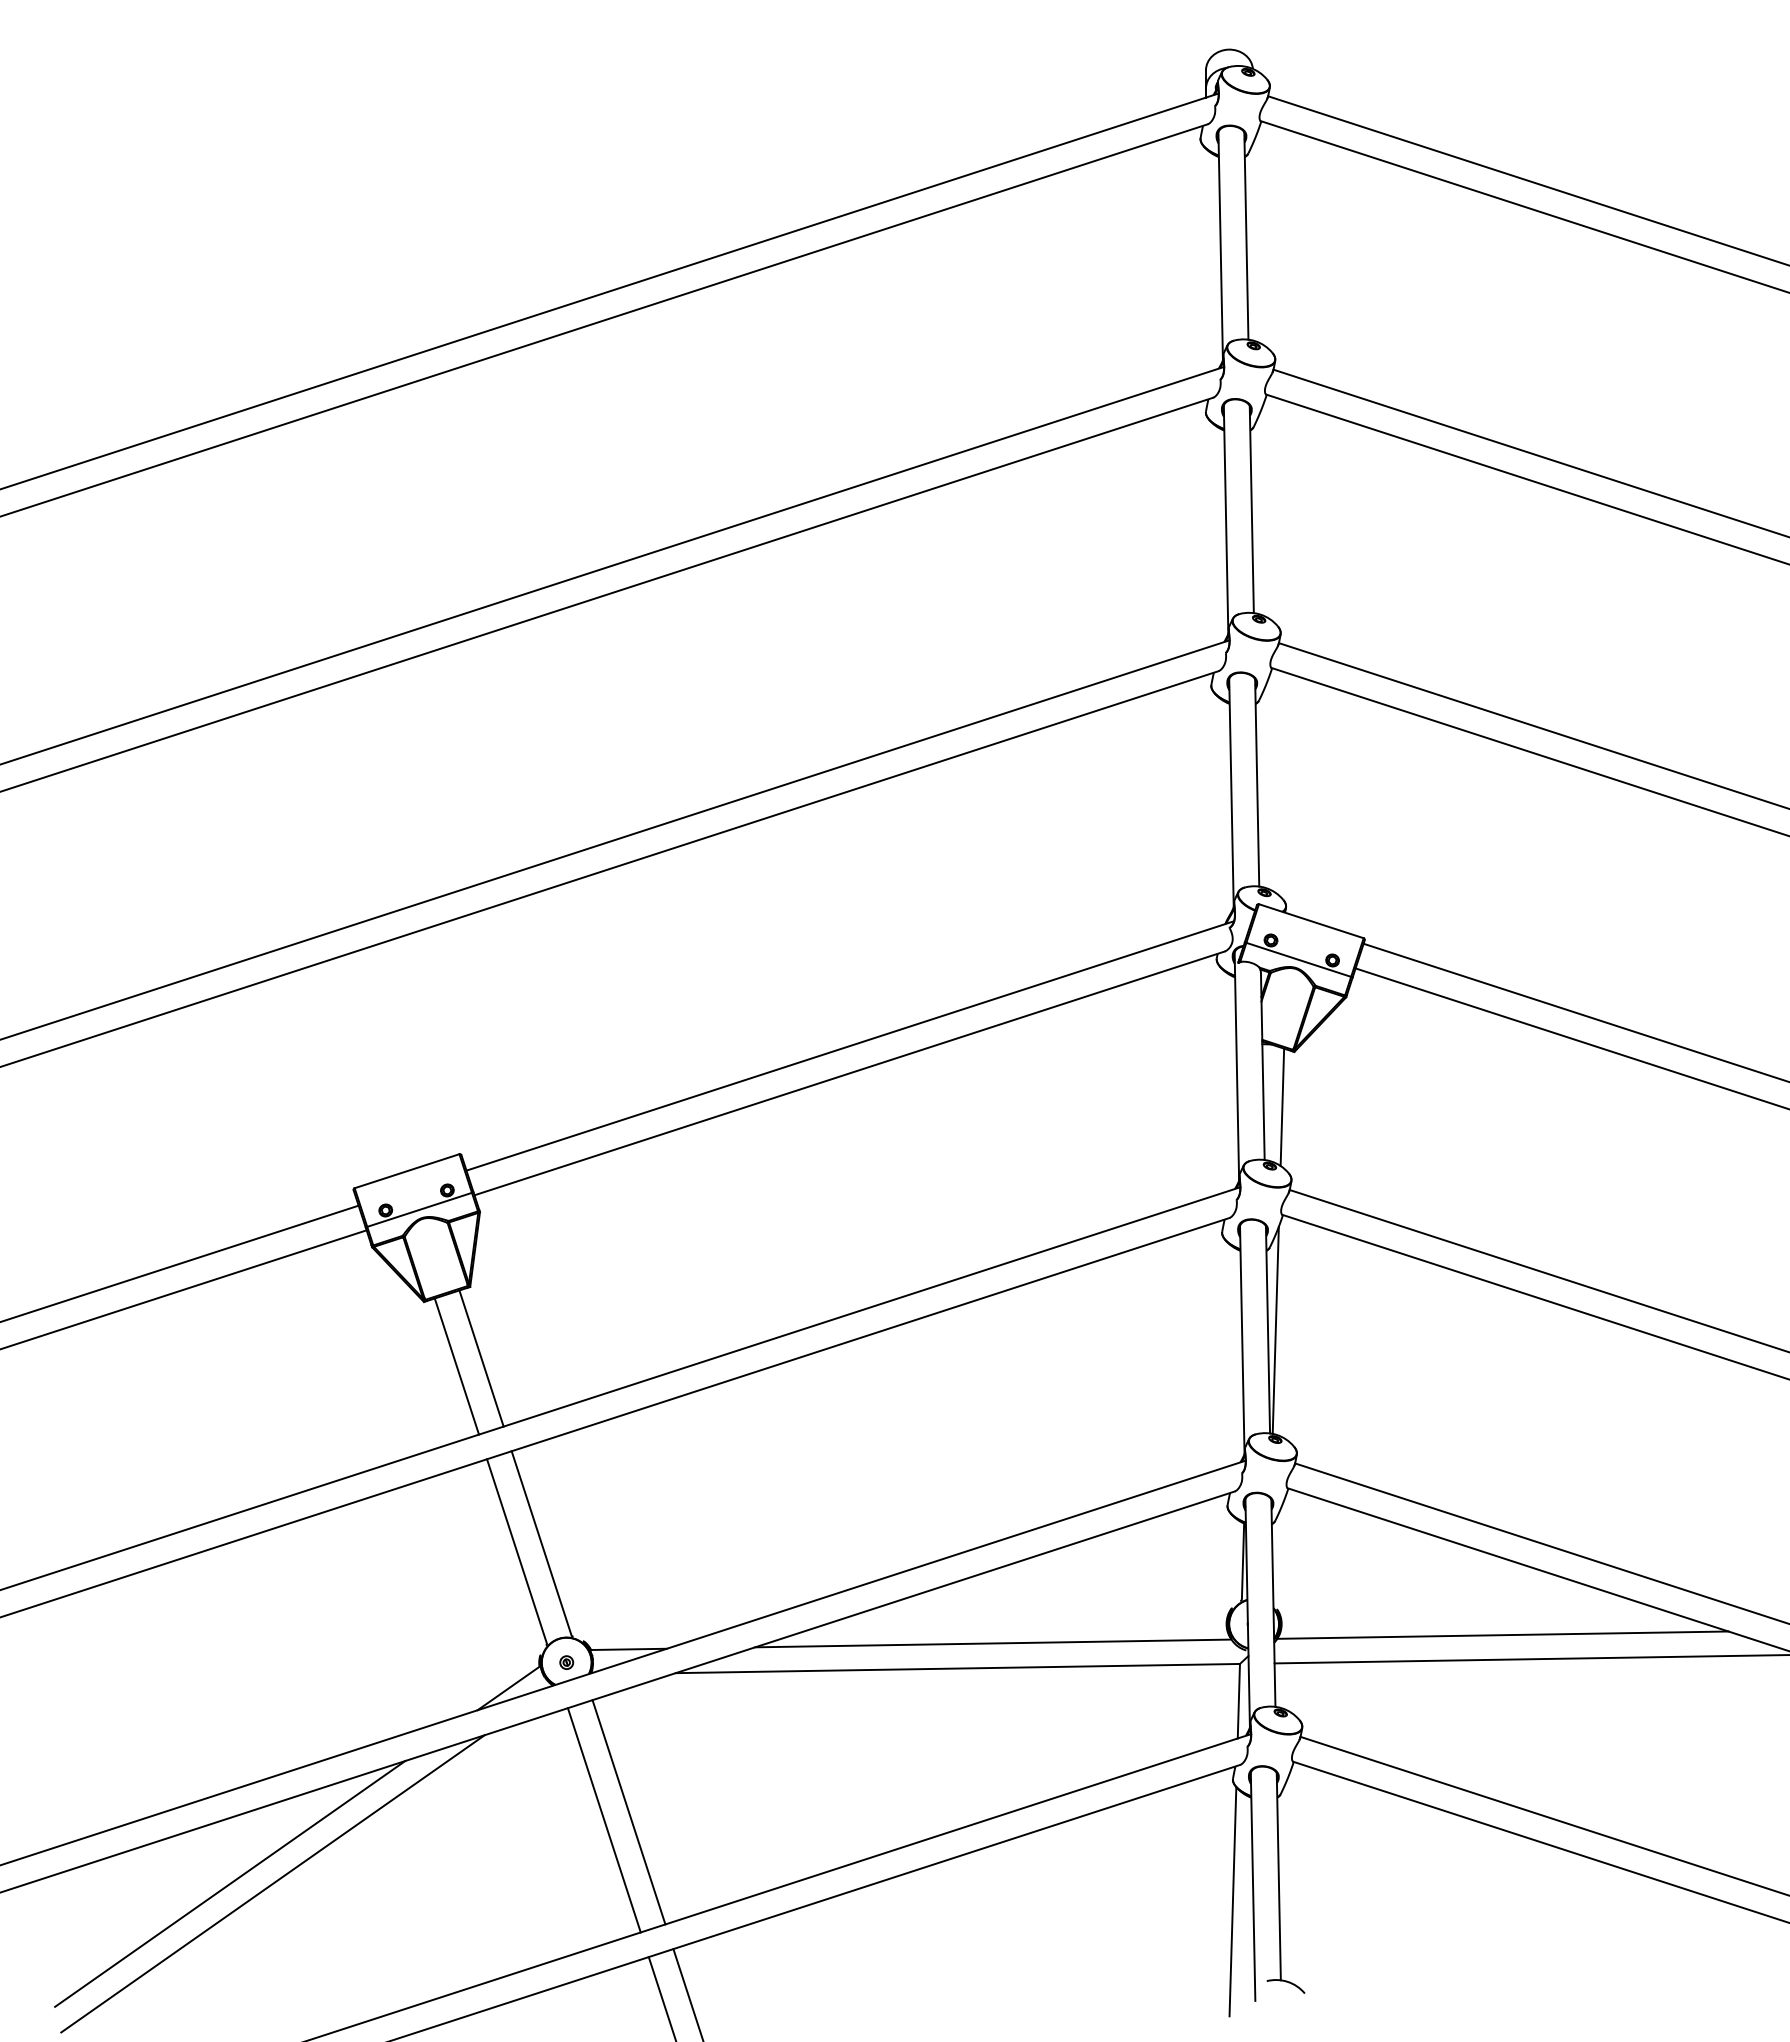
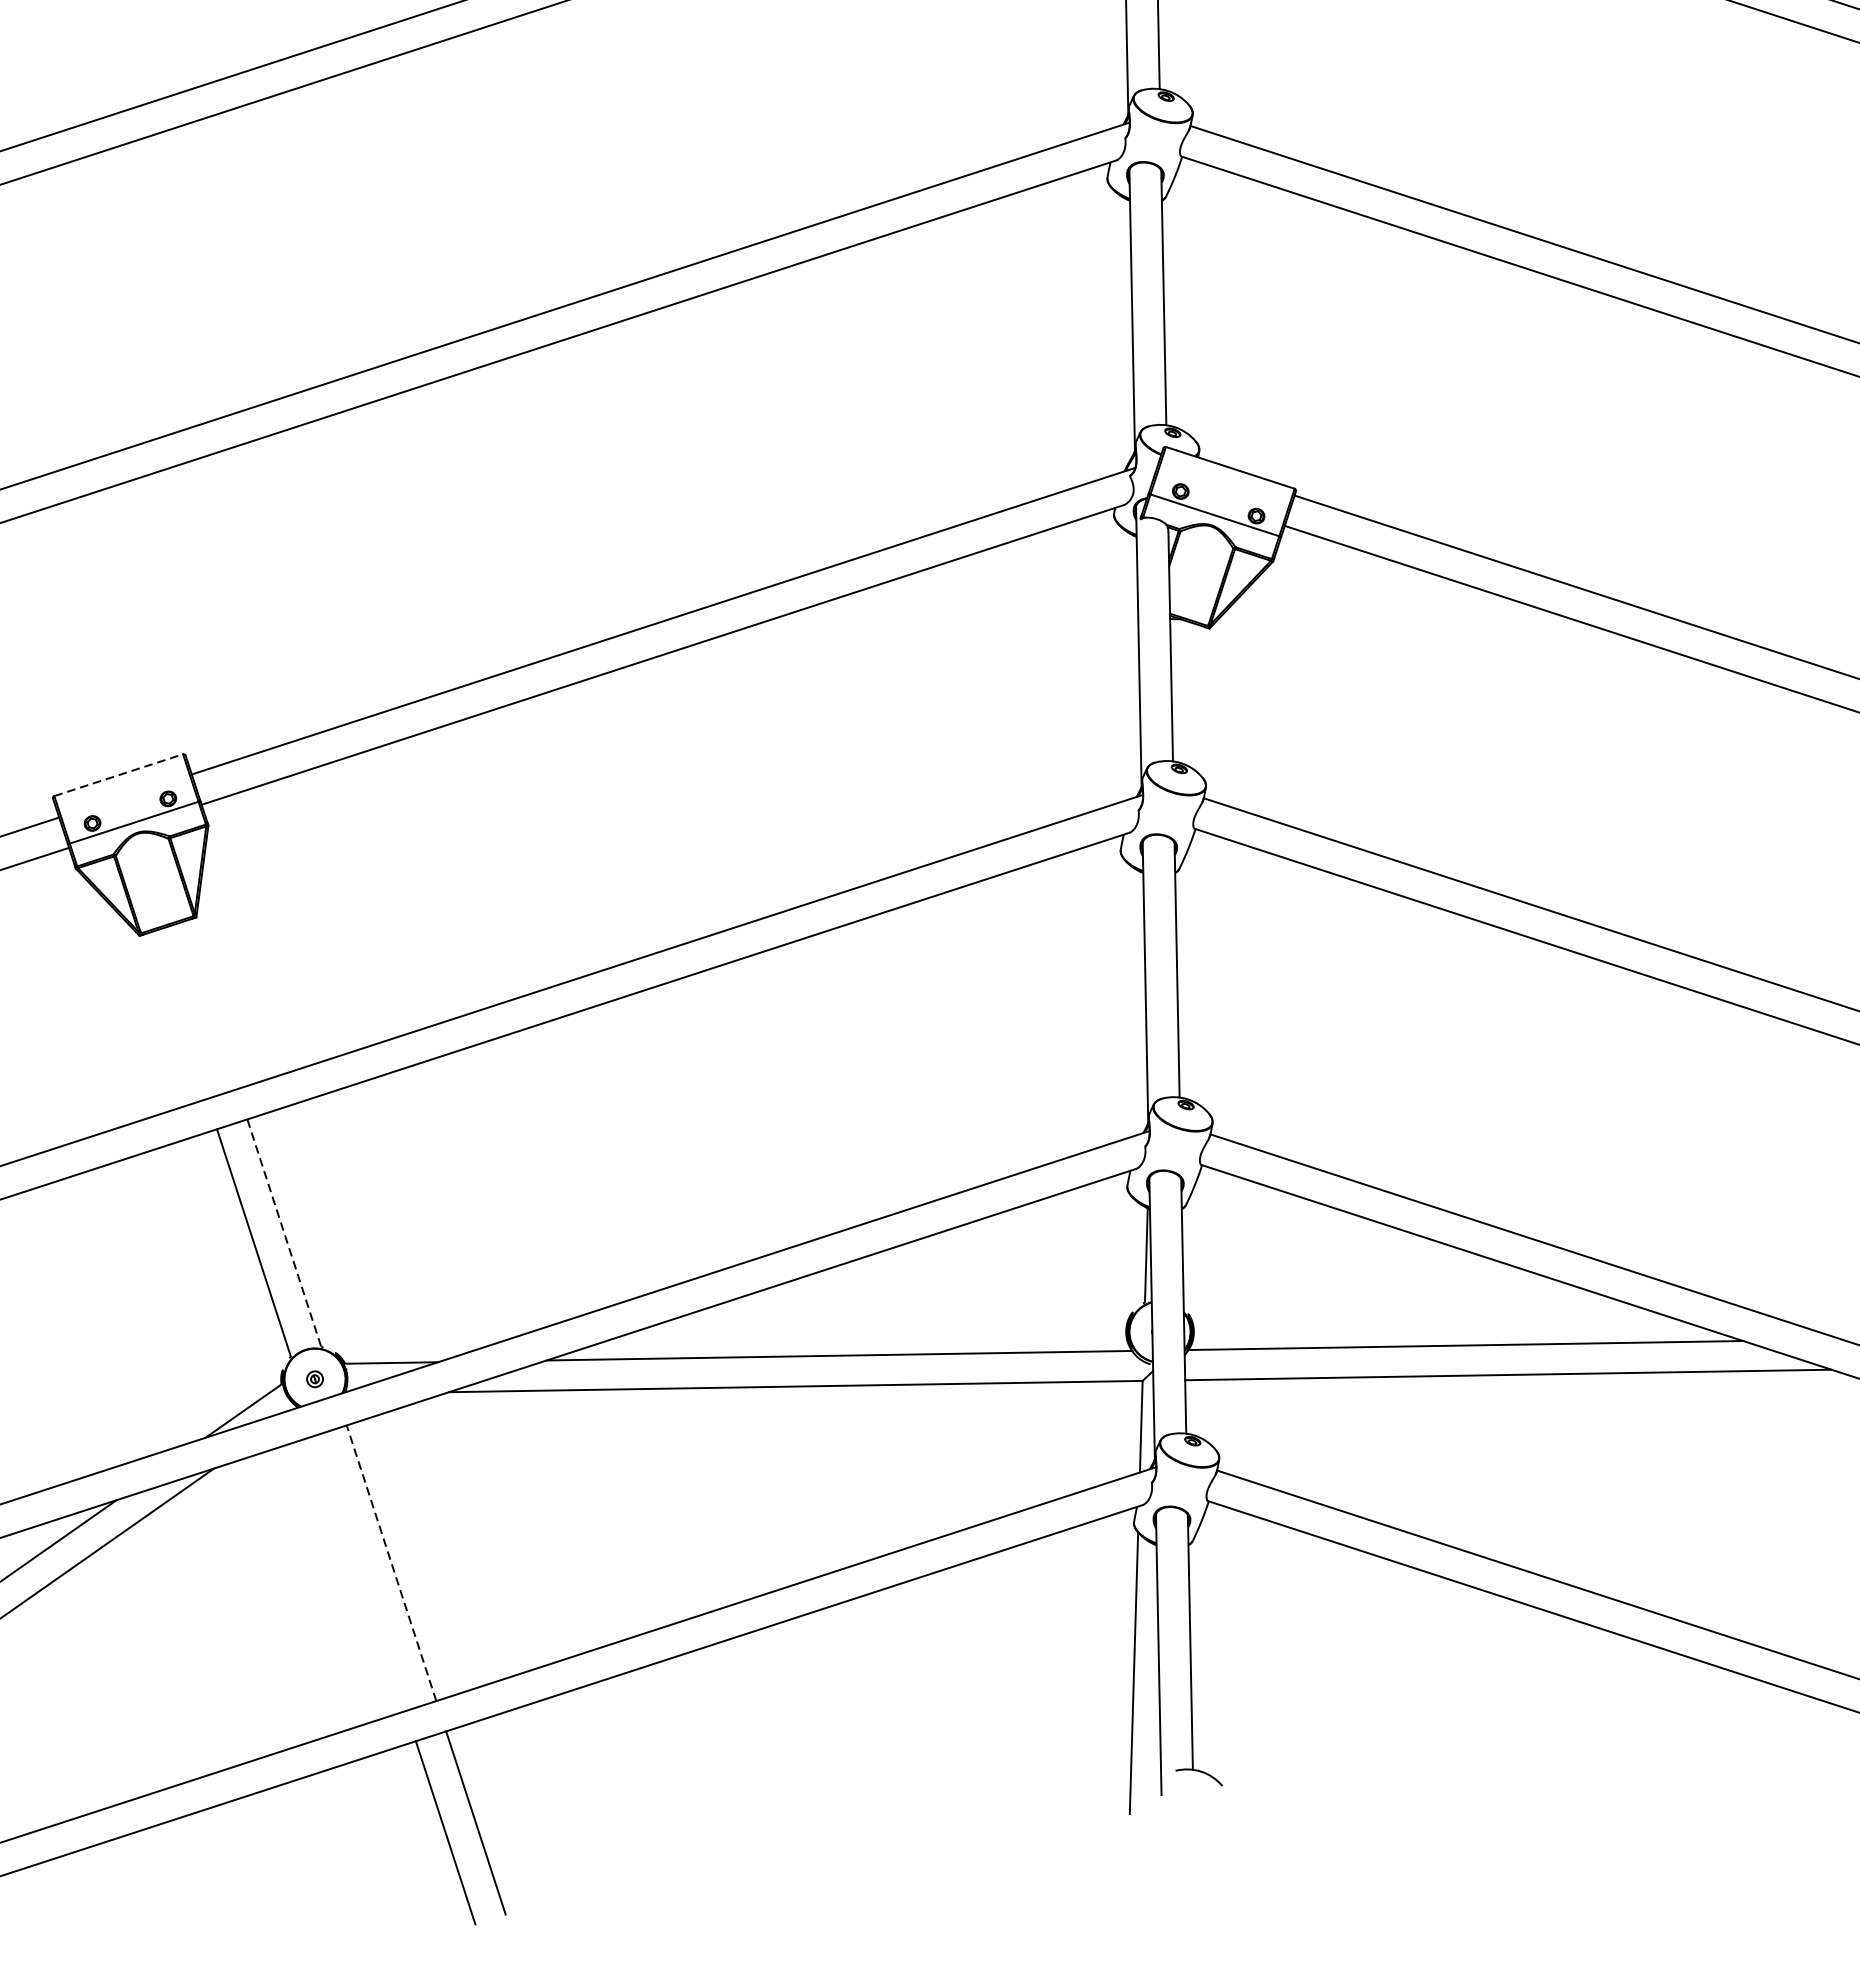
line: (1282, 1106) -> (1194, 695), removed
line: (407, 1171) -> (119, 775), solid -> dashed
line: (1275, 1329) -> (1186, 969), removed
line: (481, 1358) -> (210, 1005), removed
line: (456, 1366) -> (179, 1015), removed
line: (541, 1543) -> (284, 1232), solid -> dashed
line: (628, 1812) -> (390, 1563), solid -> dashed
line: (603, 1820) -> (360, 1573), removed

